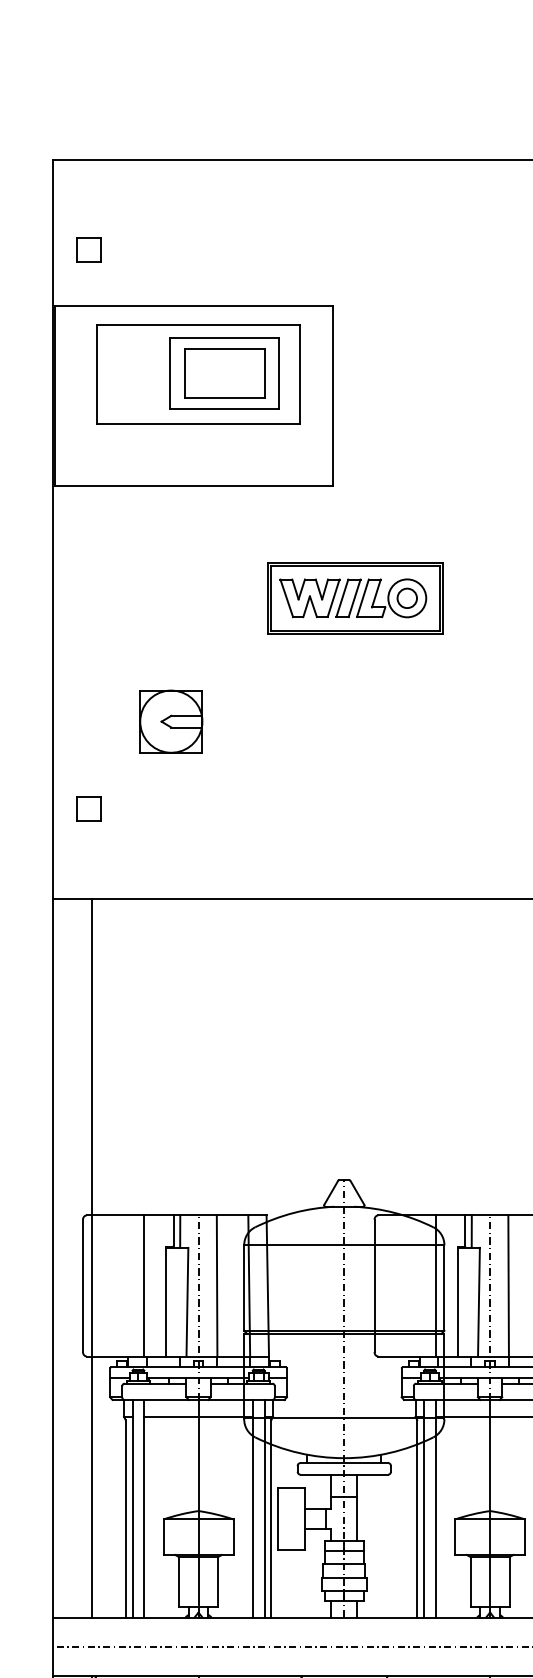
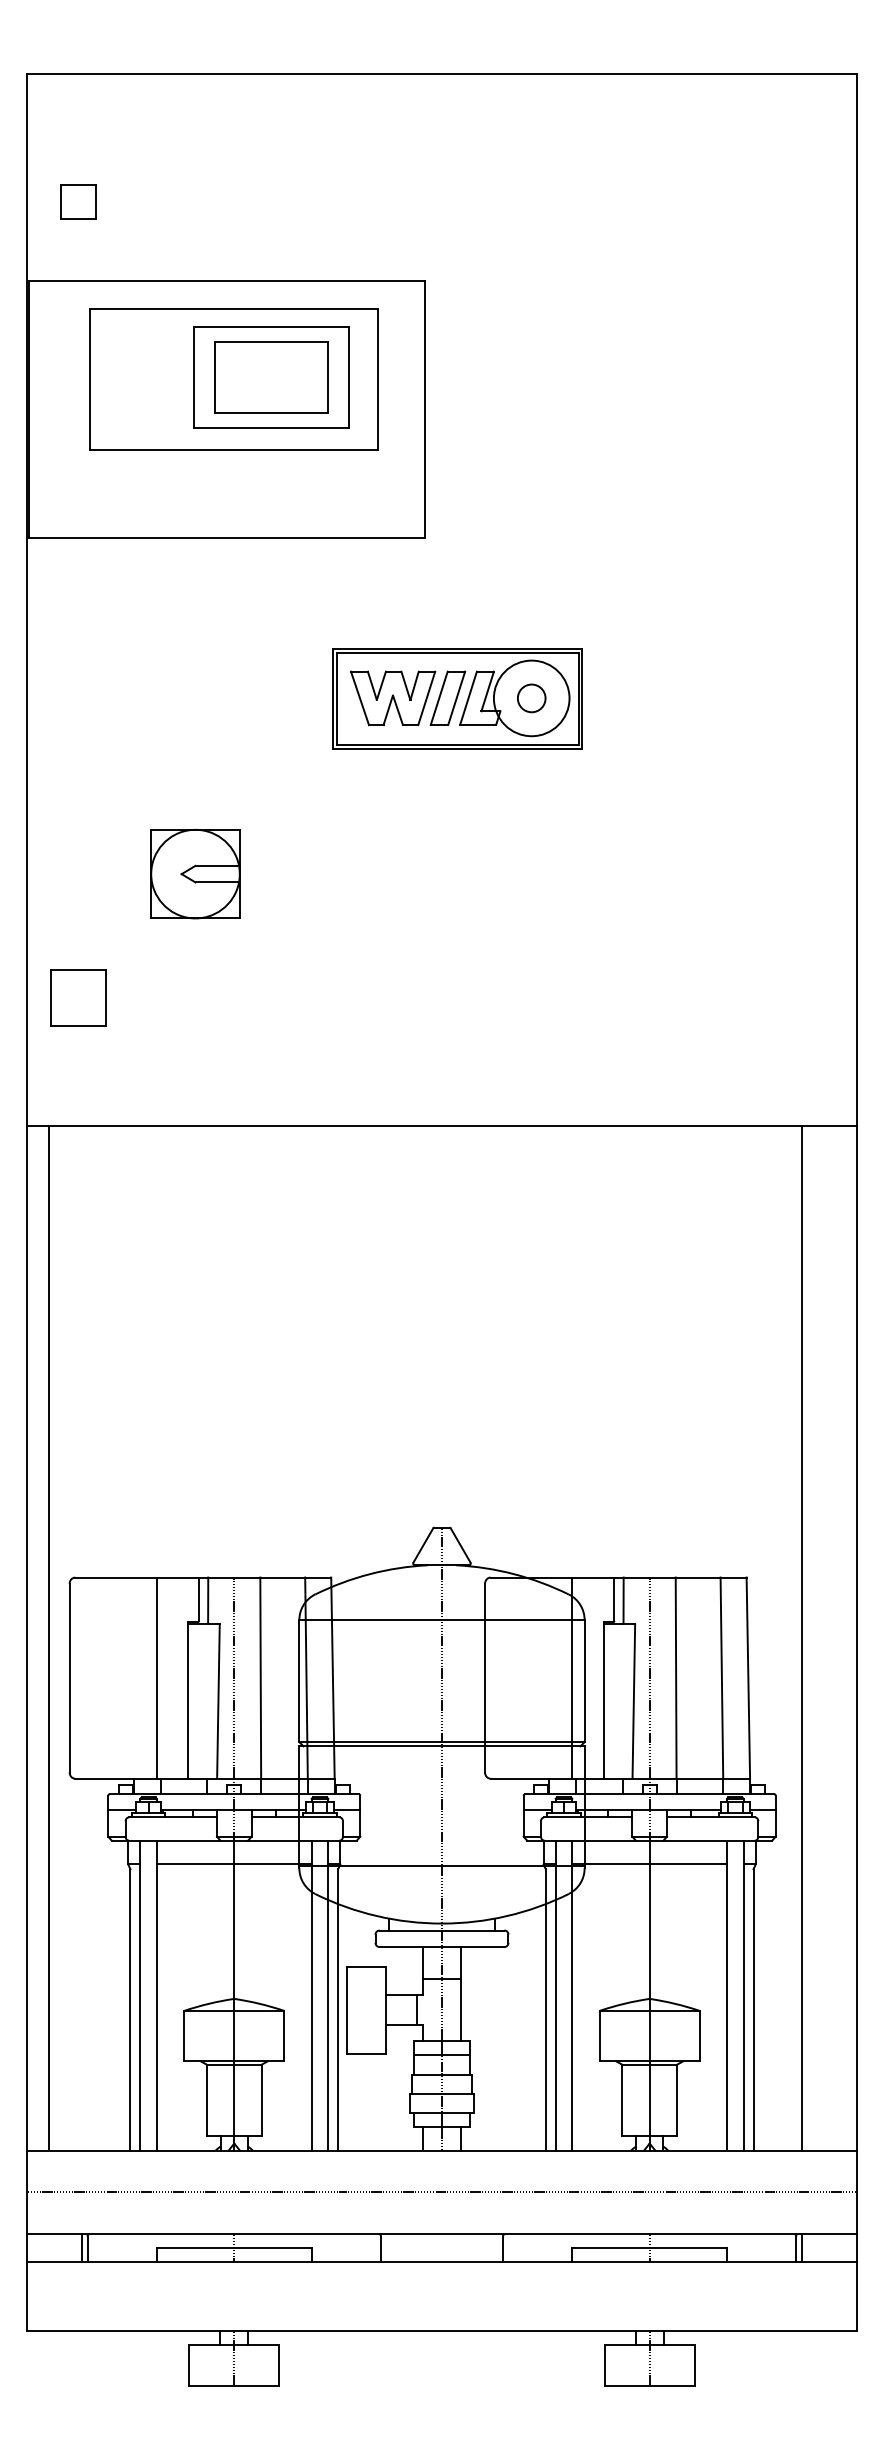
circle: (407, 598) -> (531, 698), size x1.4
part: (89, 808) -> (78, 997), size x1.6
line: (91, 1258) -> (48, 1638), moved

